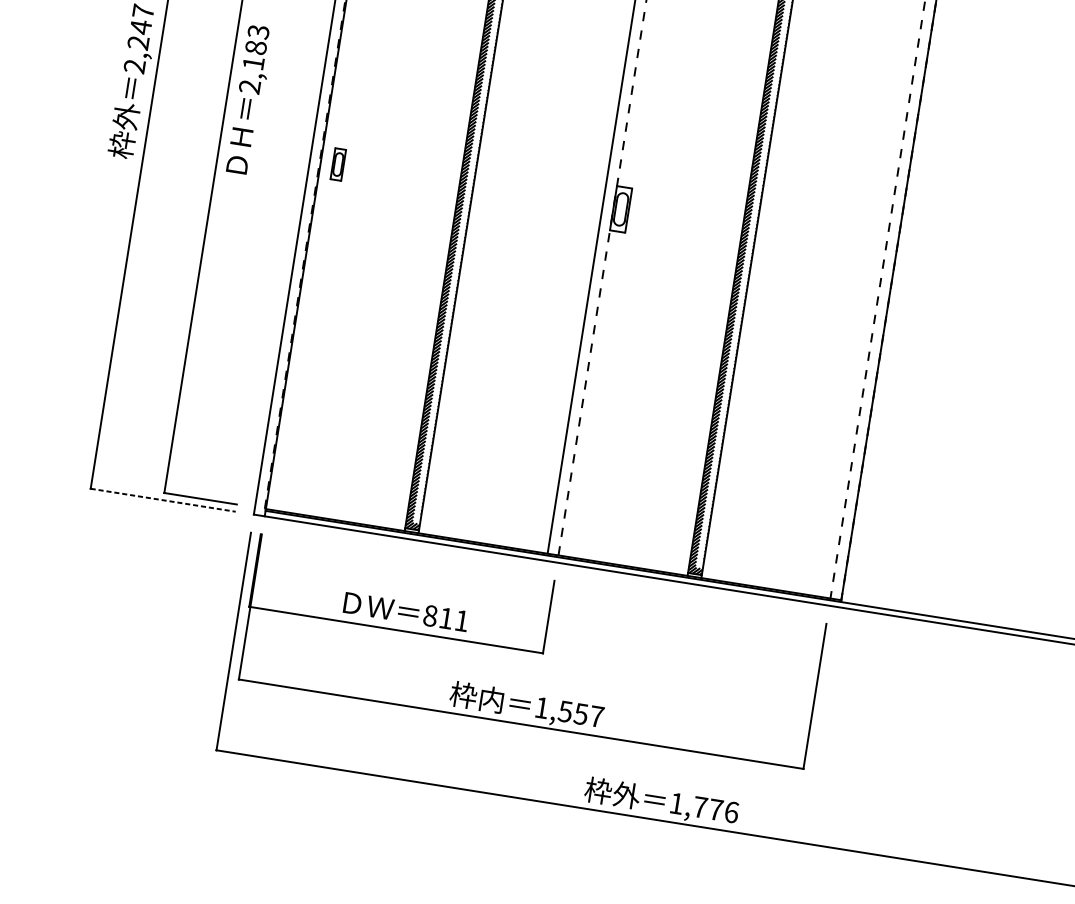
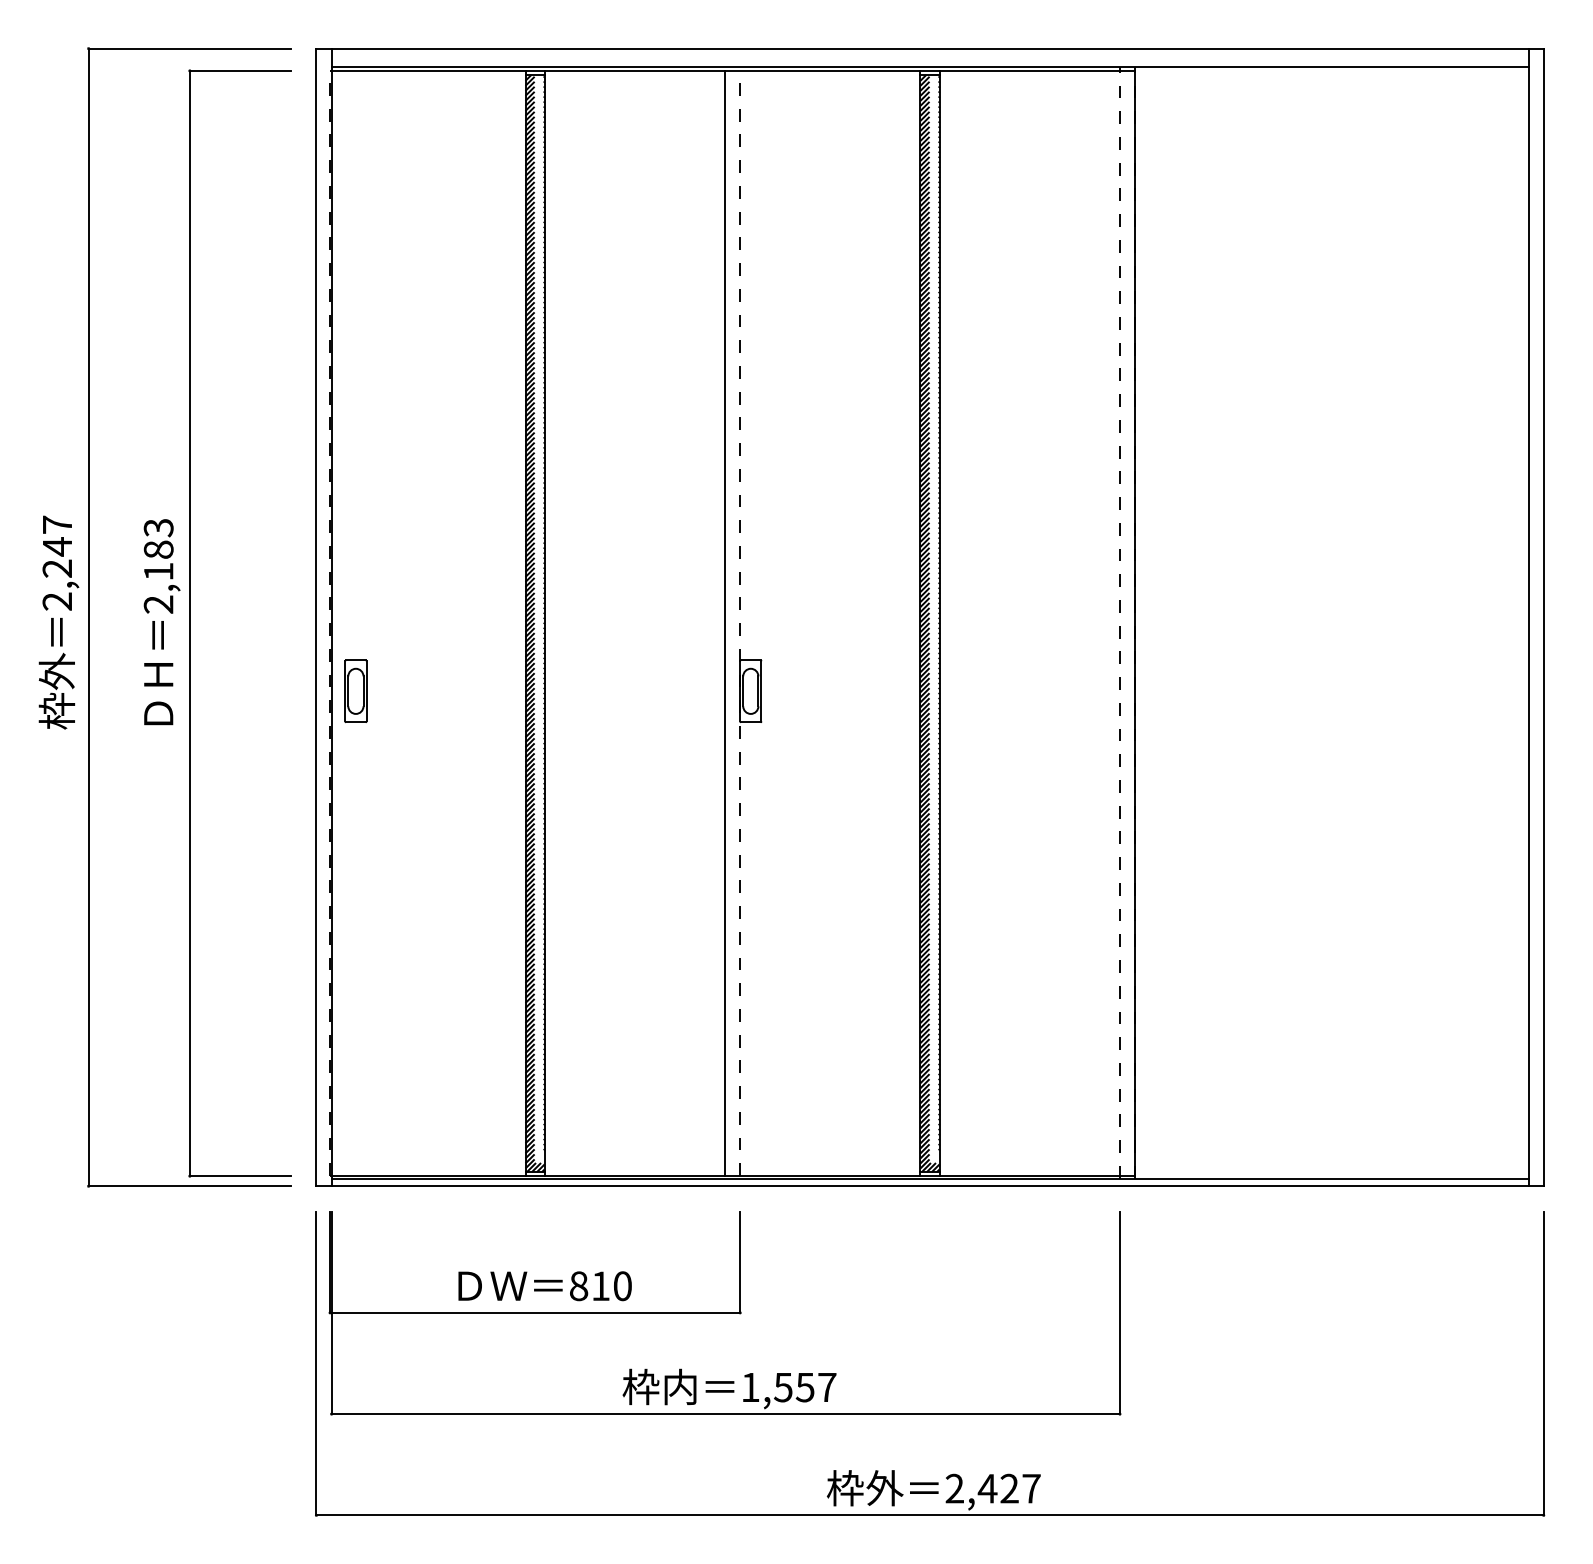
text: (249, 100) -> (161, 622), moved
part: (338, 163) -> (355, 690), size x1.43
line: (163, 500) -> (190, 1186), dashed -> solid
text: (461, 621) -> (622, 1286), 811 -> 810
text: (703, 807) -> (992, 1488), 1,776 -> 2,427

